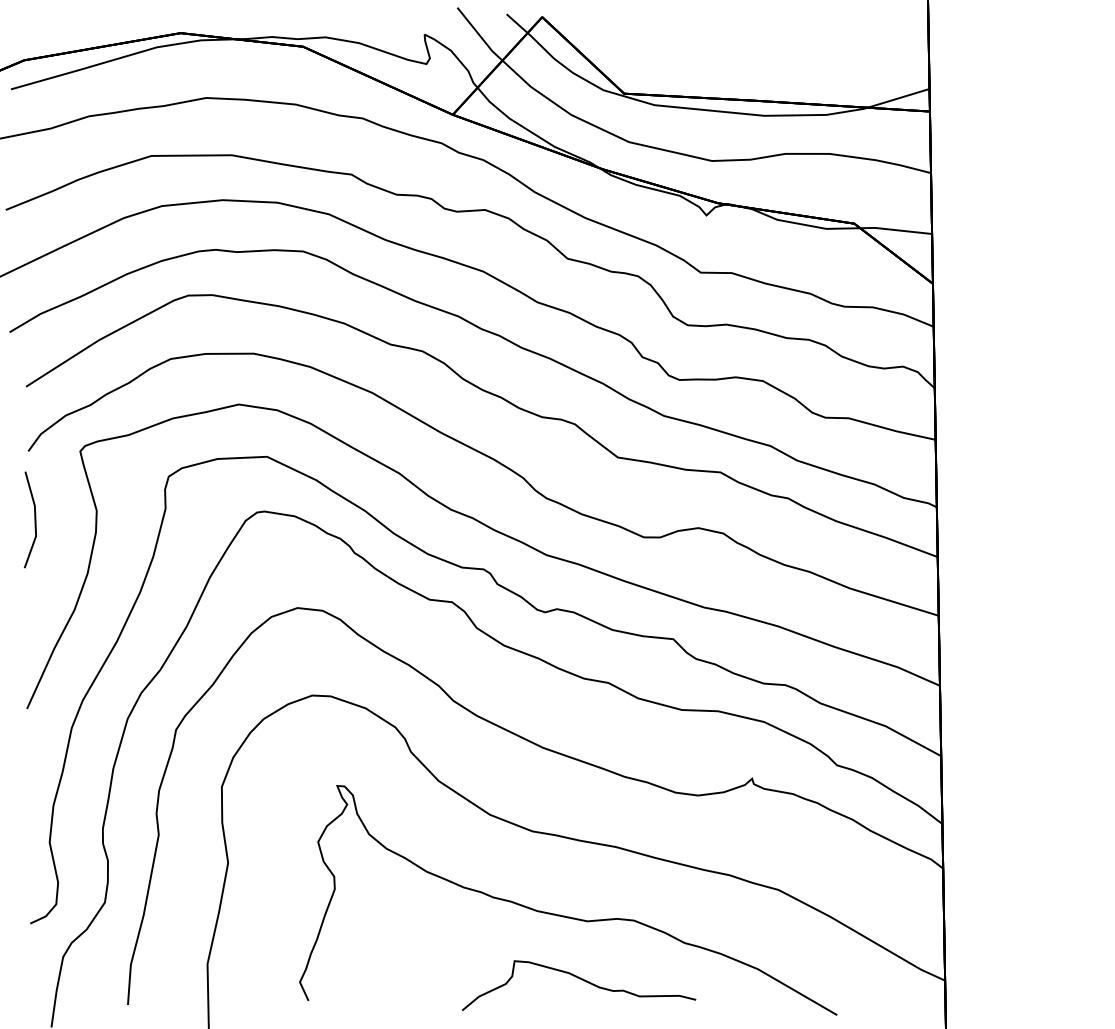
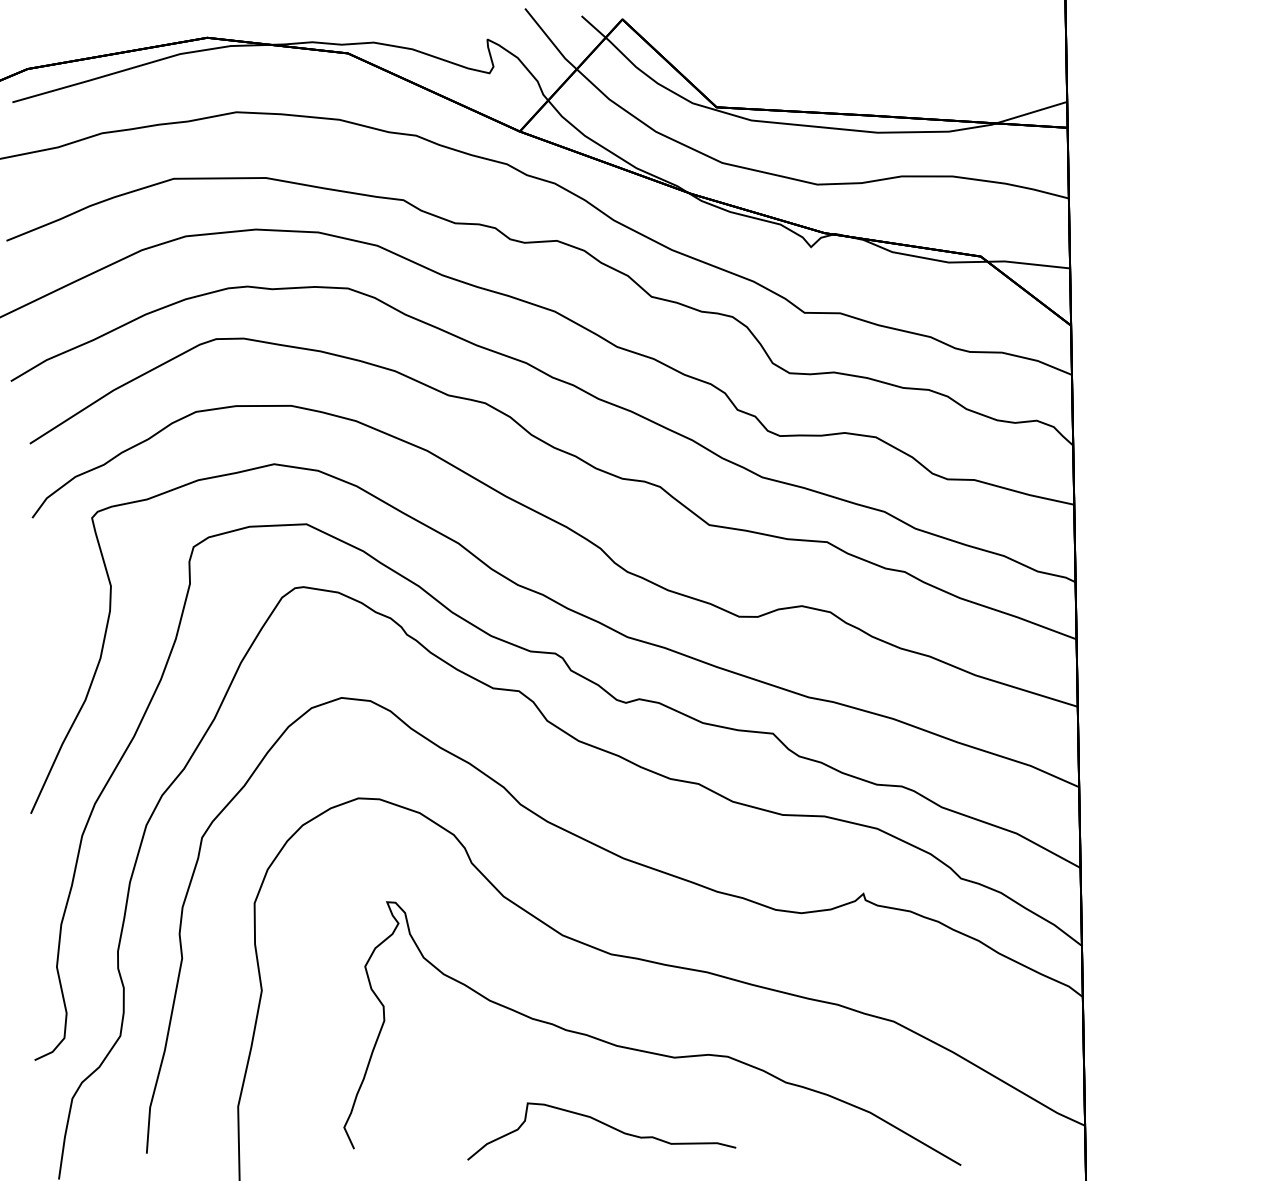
line: (34, 519) -> (39, 596), removed
curve: (582, 980) -> (605, 1125), moved

